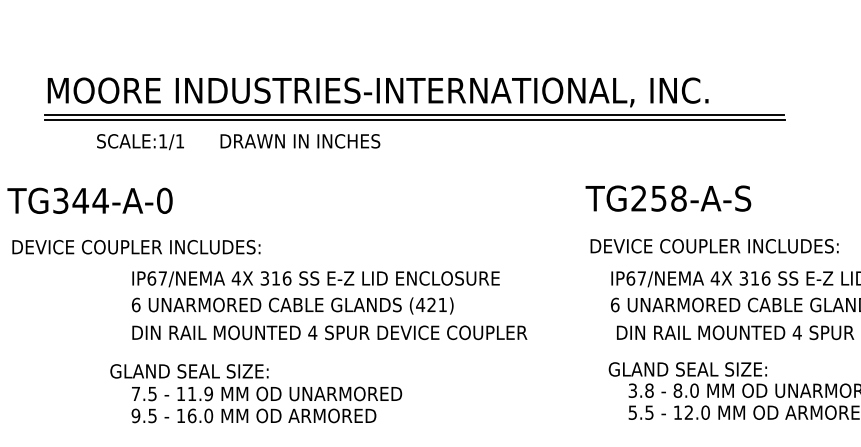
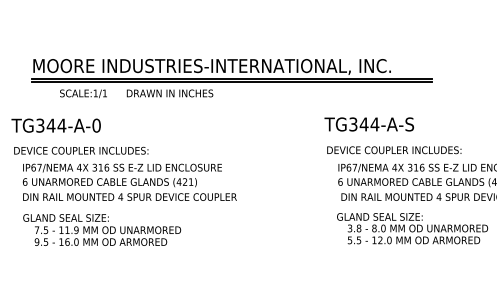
text: (659, 198) -> (364, 124), TG258-A-S -> TG344-A-S
text: (328, 303) -> (129, 181), moved
text: (256, 392) -> (102, 229), moved

